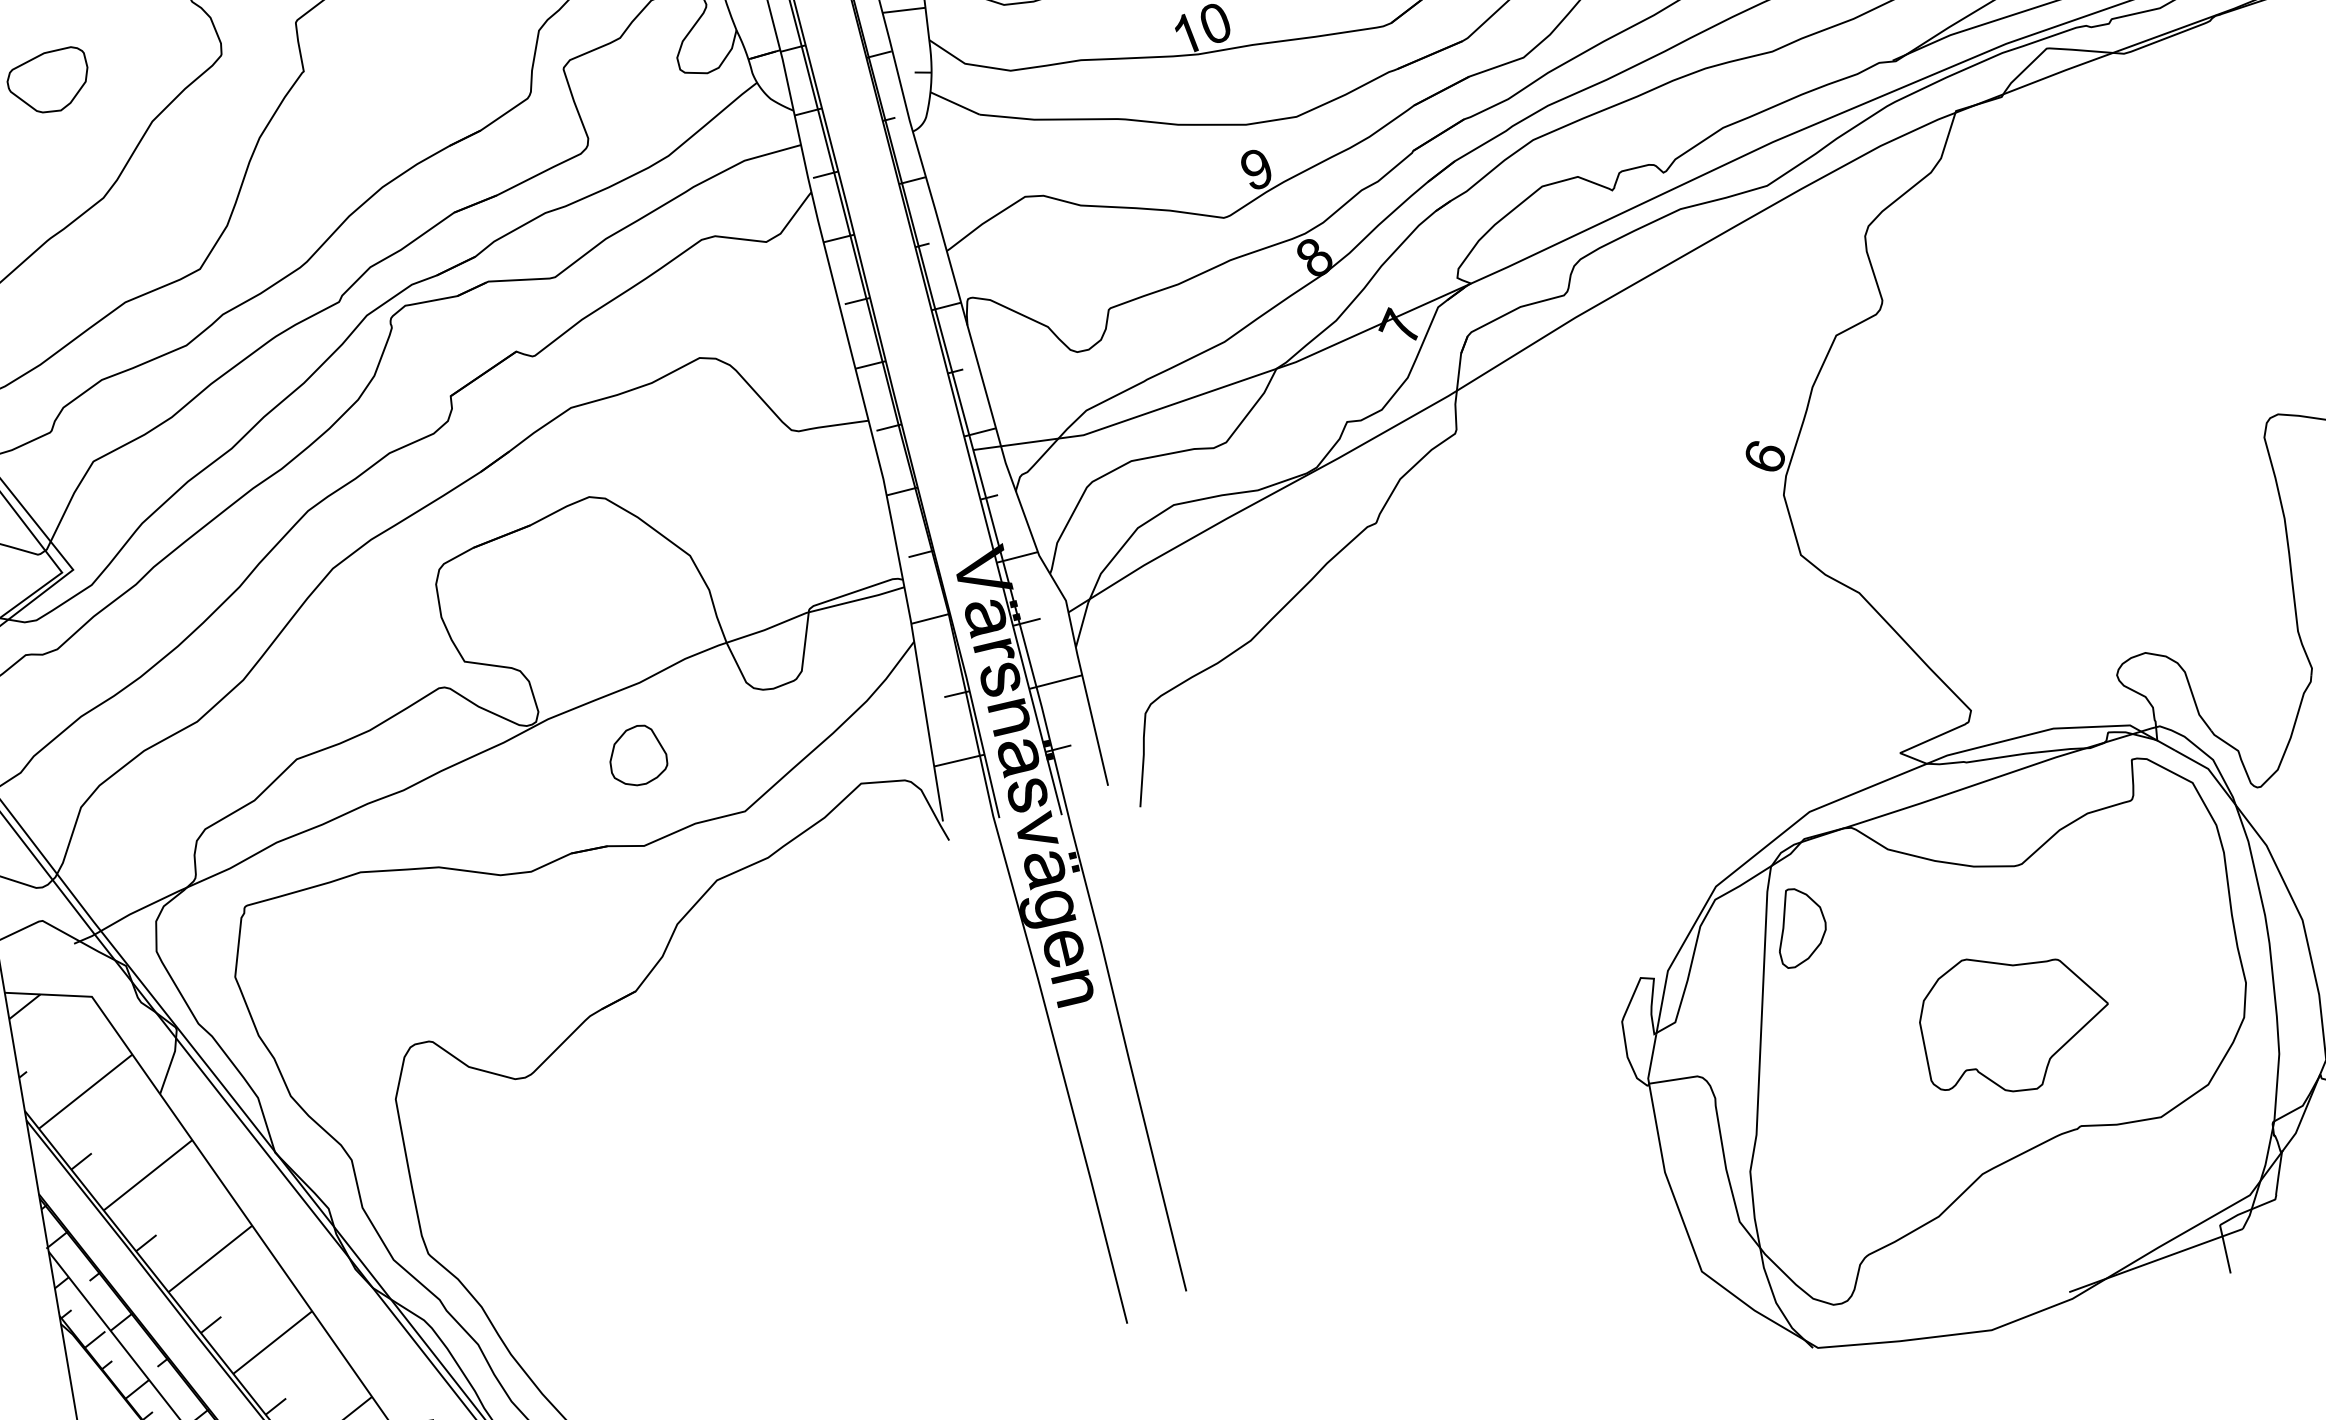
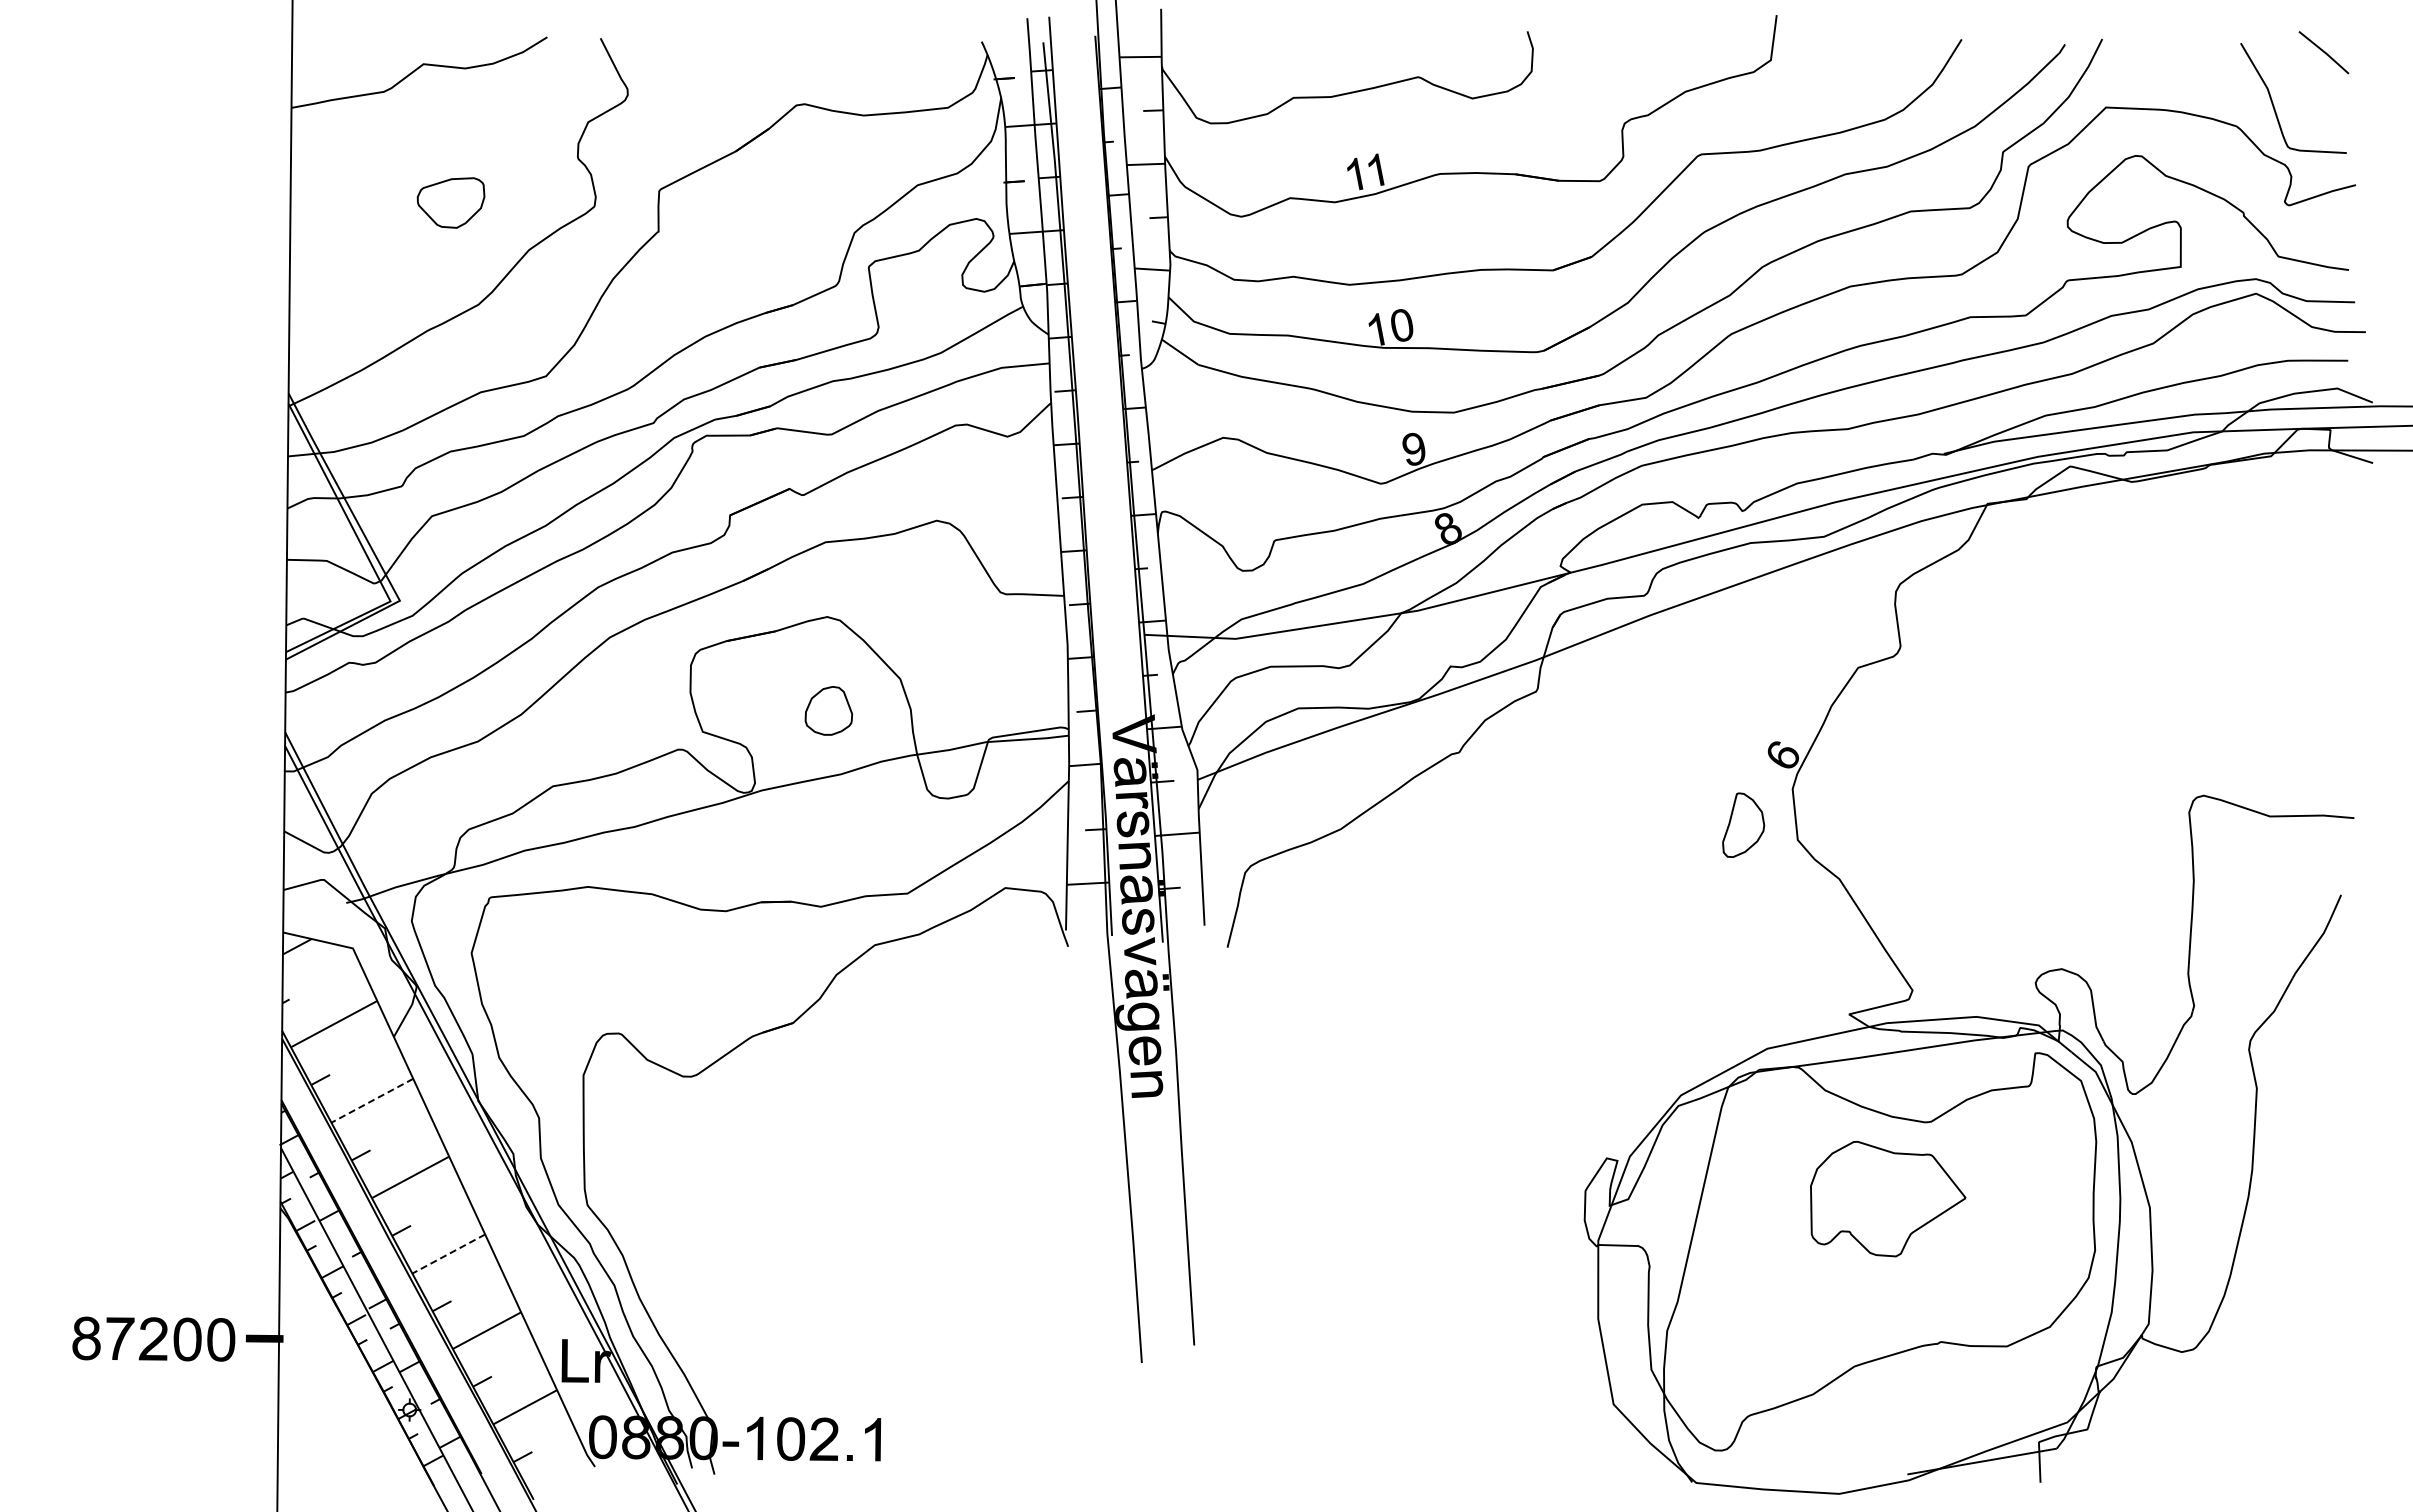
fill: (1396, 324) -> (1504, 594), removed
part: (637, 755) -> (828, 710), moved
part: (1800, 925) -> (1743, 824), moved
part: (2015, 1020) -> (1888, 1198), moved
line: (147, 1176) -> (371, 1101), solid -> dashed
line: (272, 1343) -> (448, 1254), solid -> dashed

